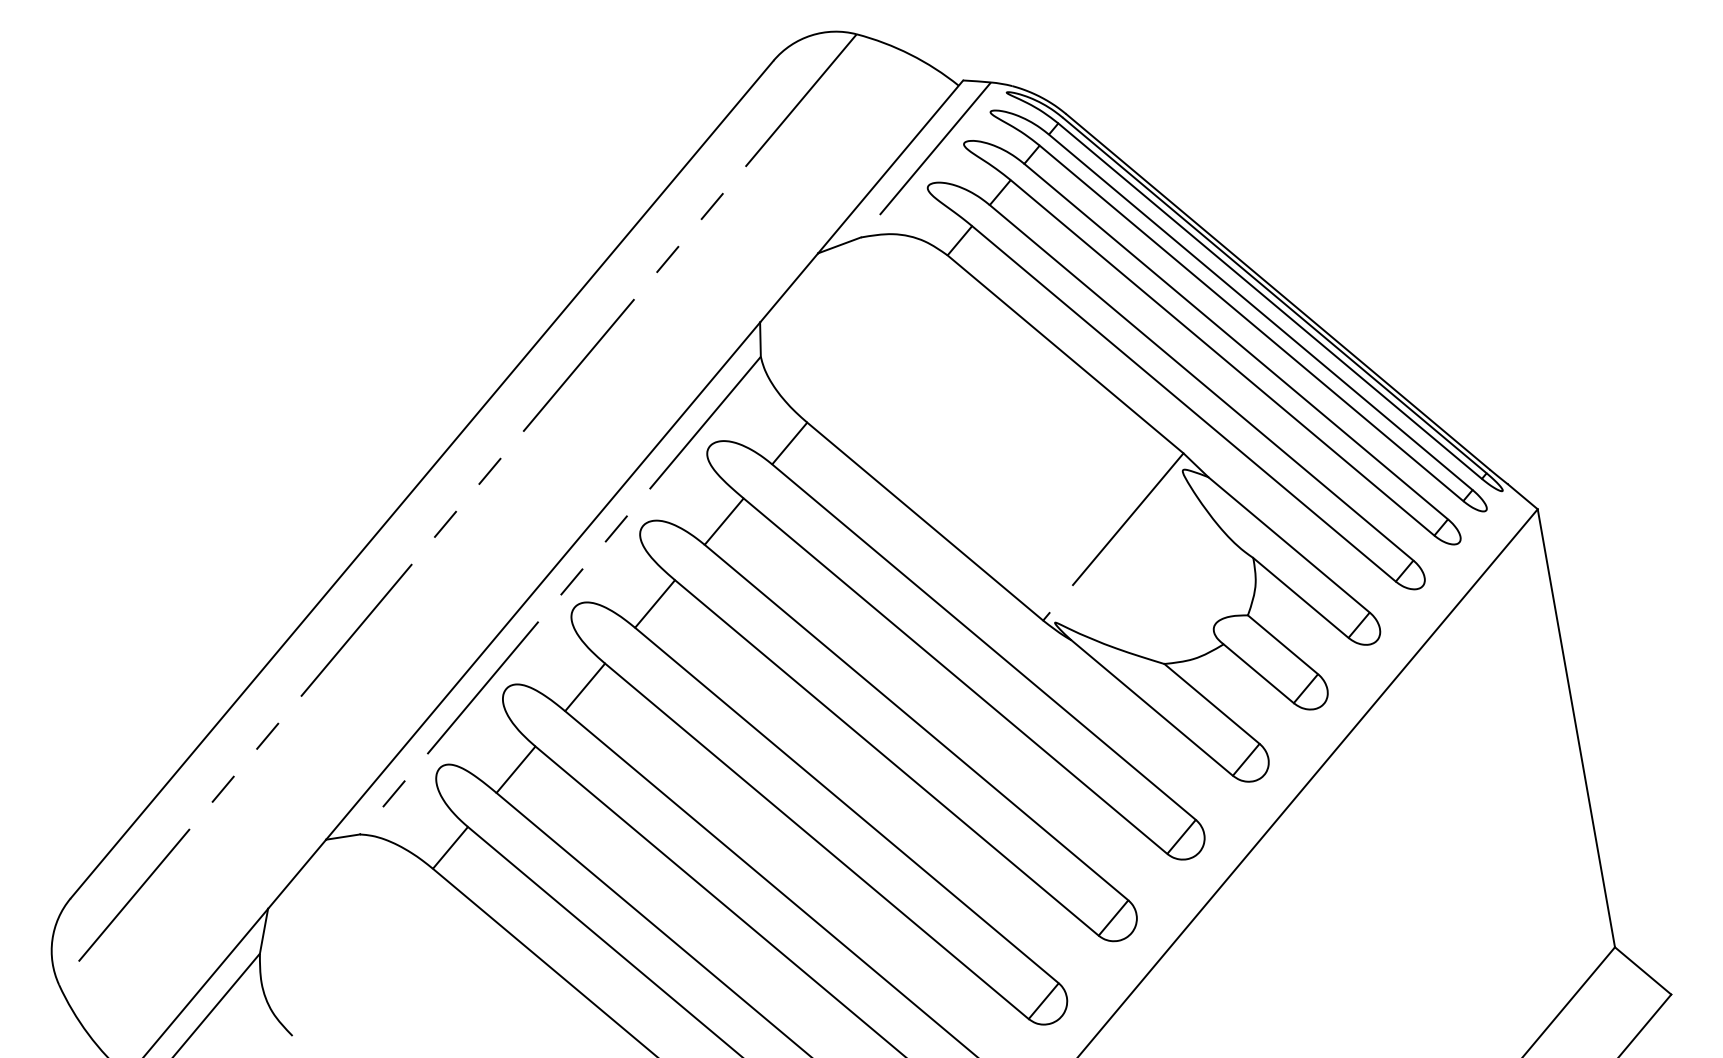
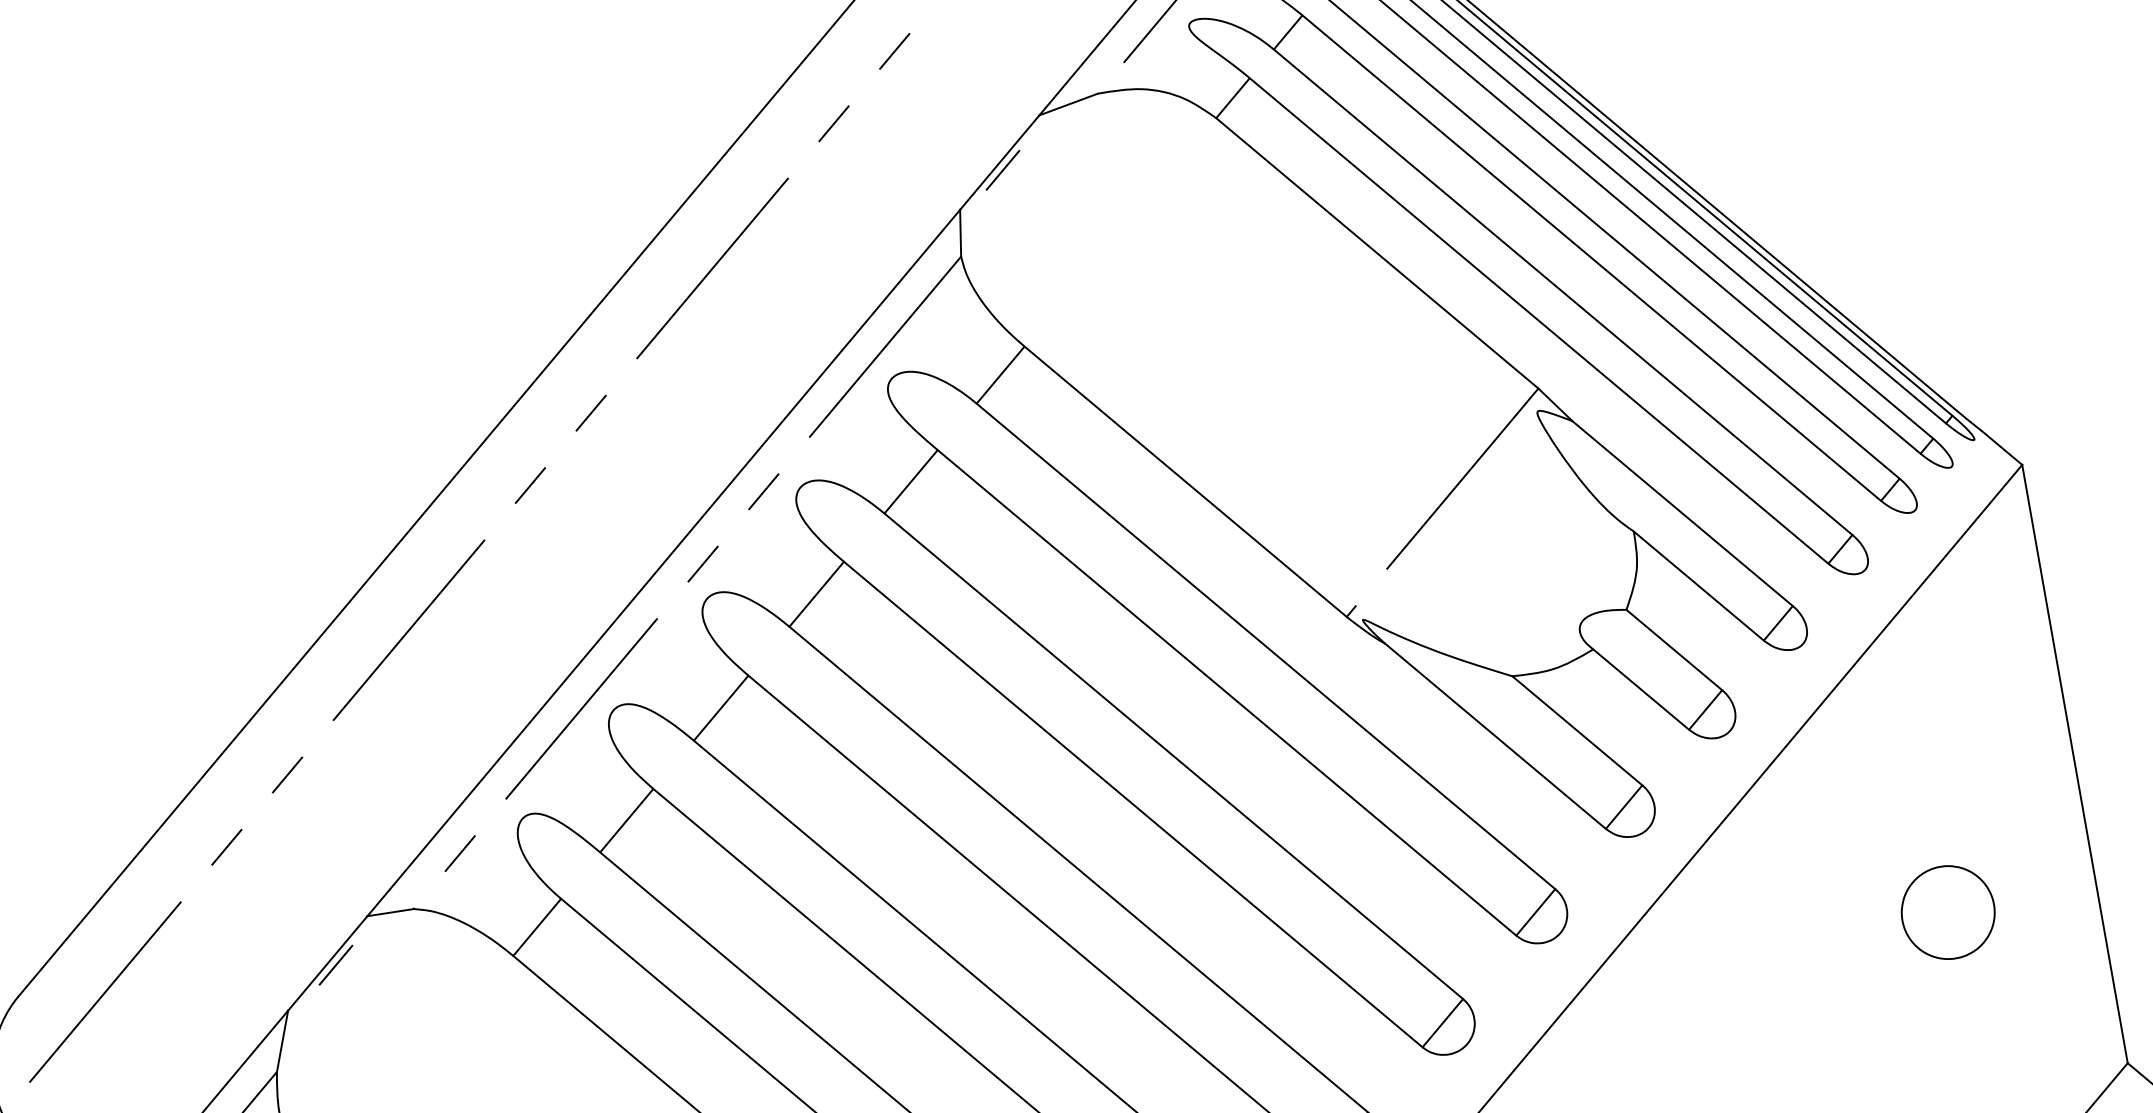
line: (791, 293) -> (1003, 170), added
part: (1483, 836) -> (1948, 911), added
line: (302, 875) -> (335, 965), added

